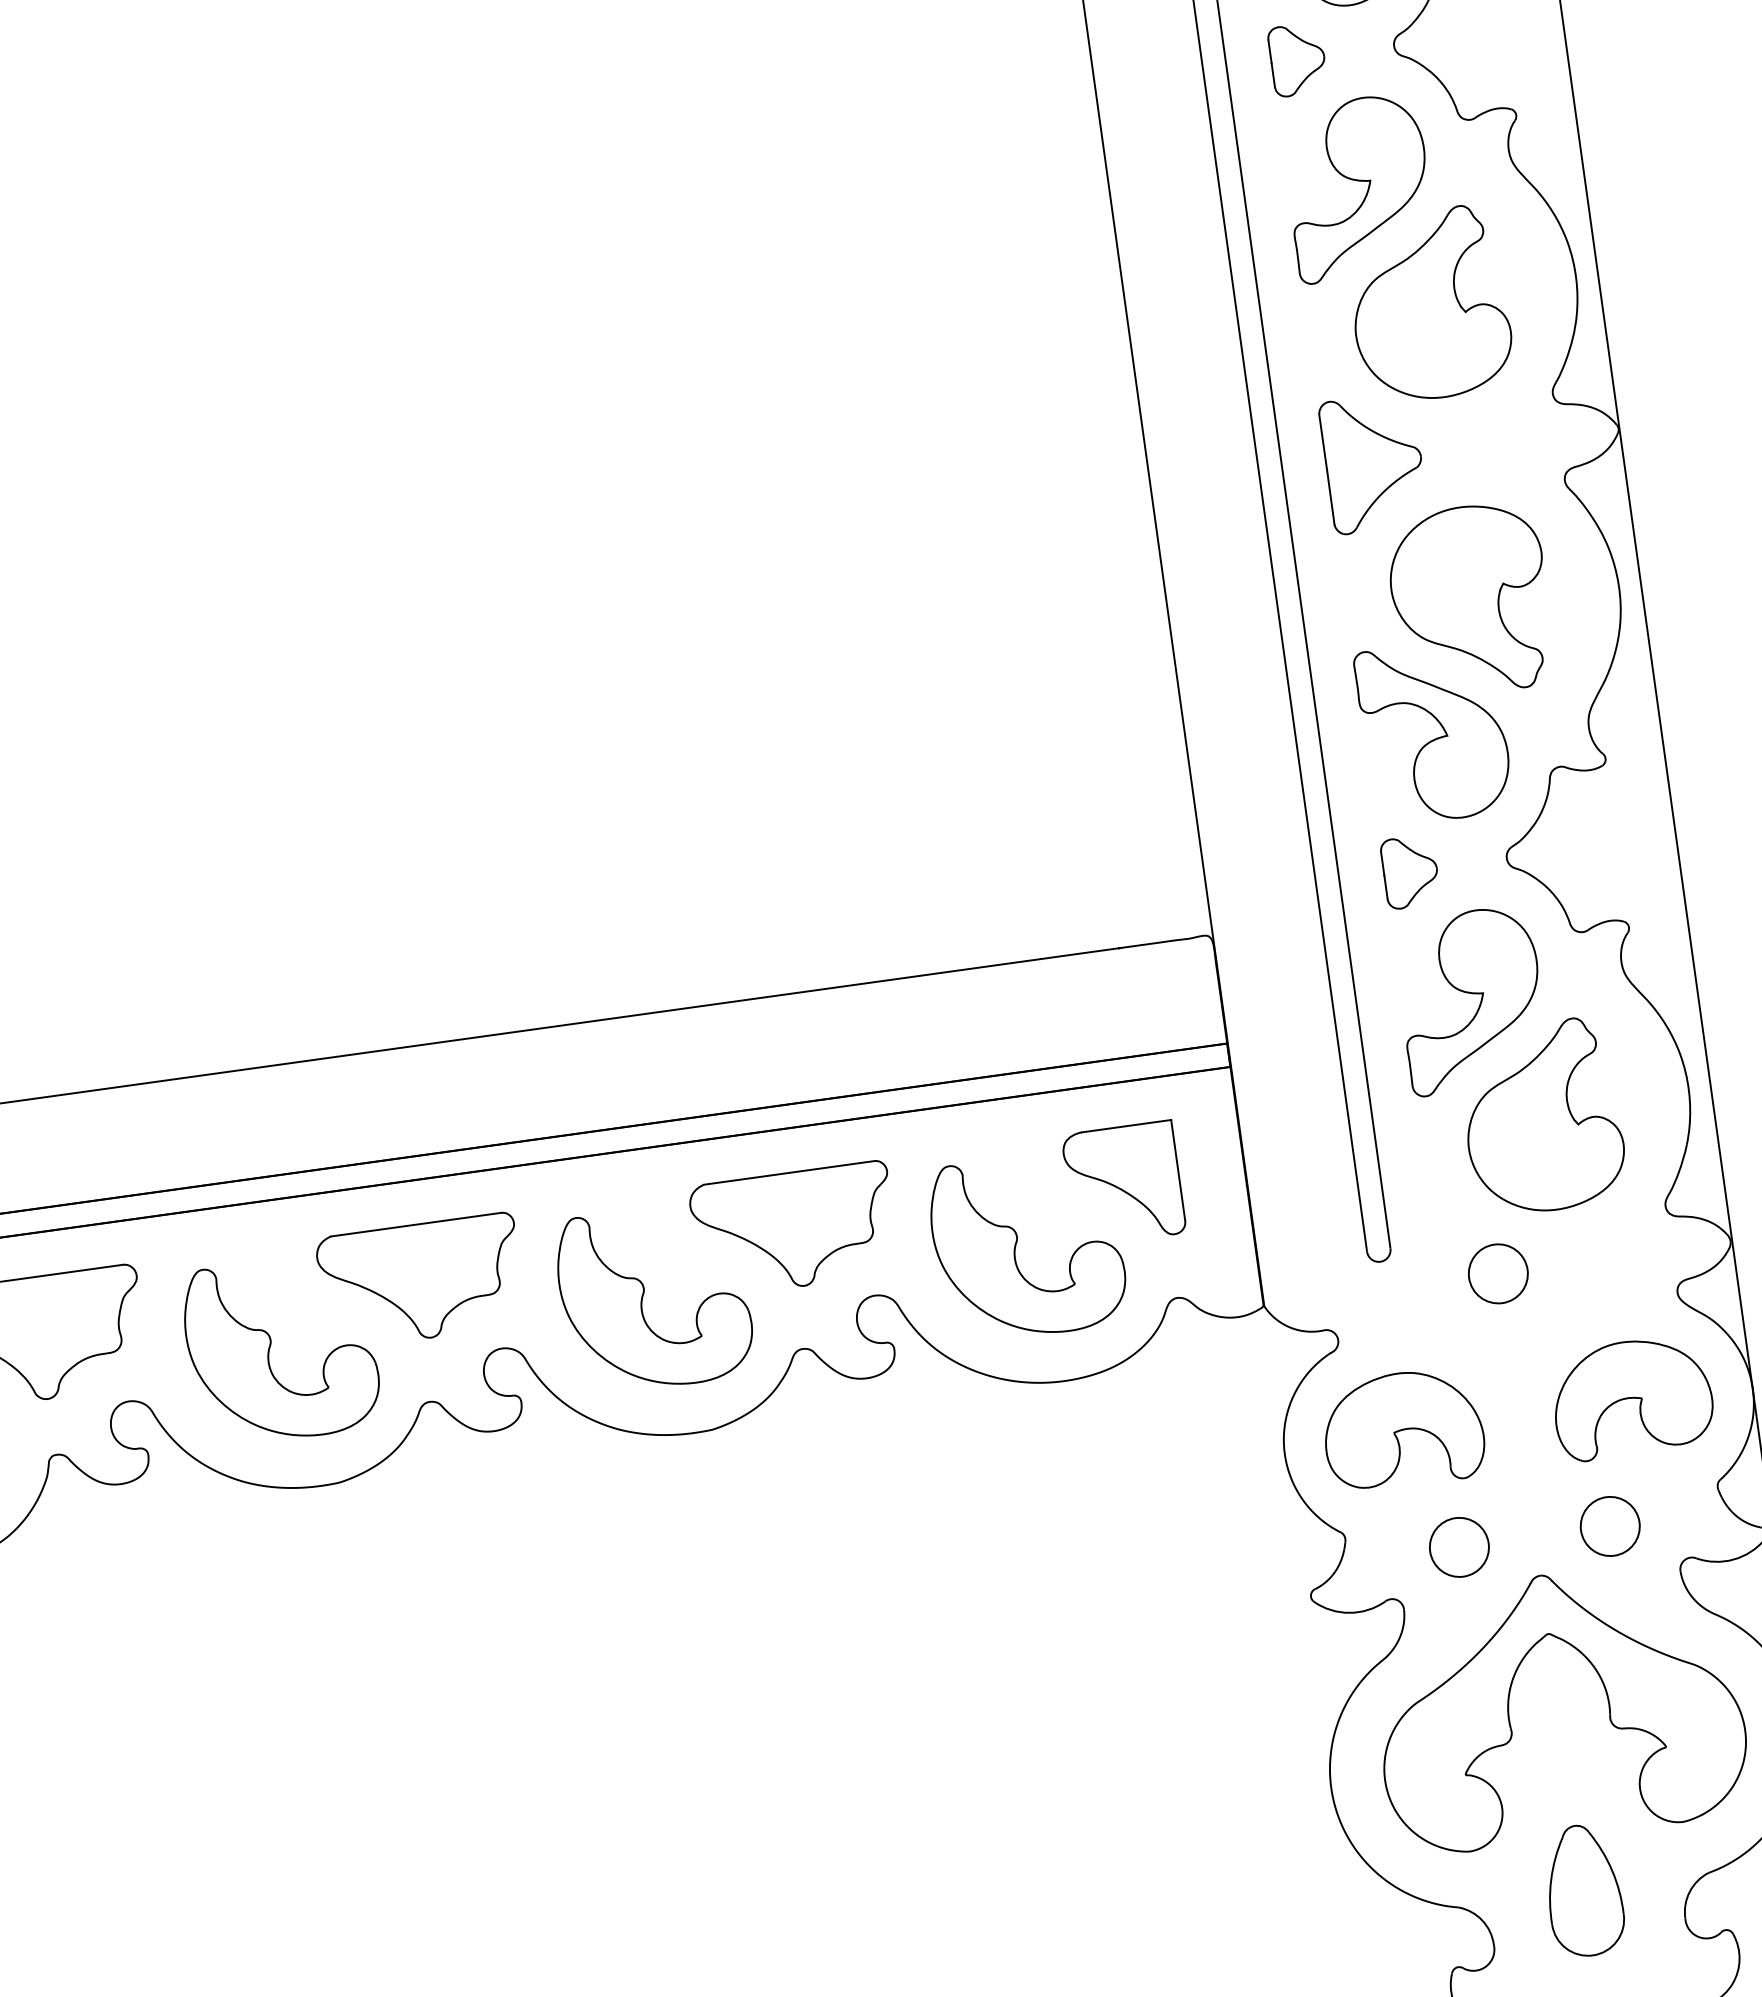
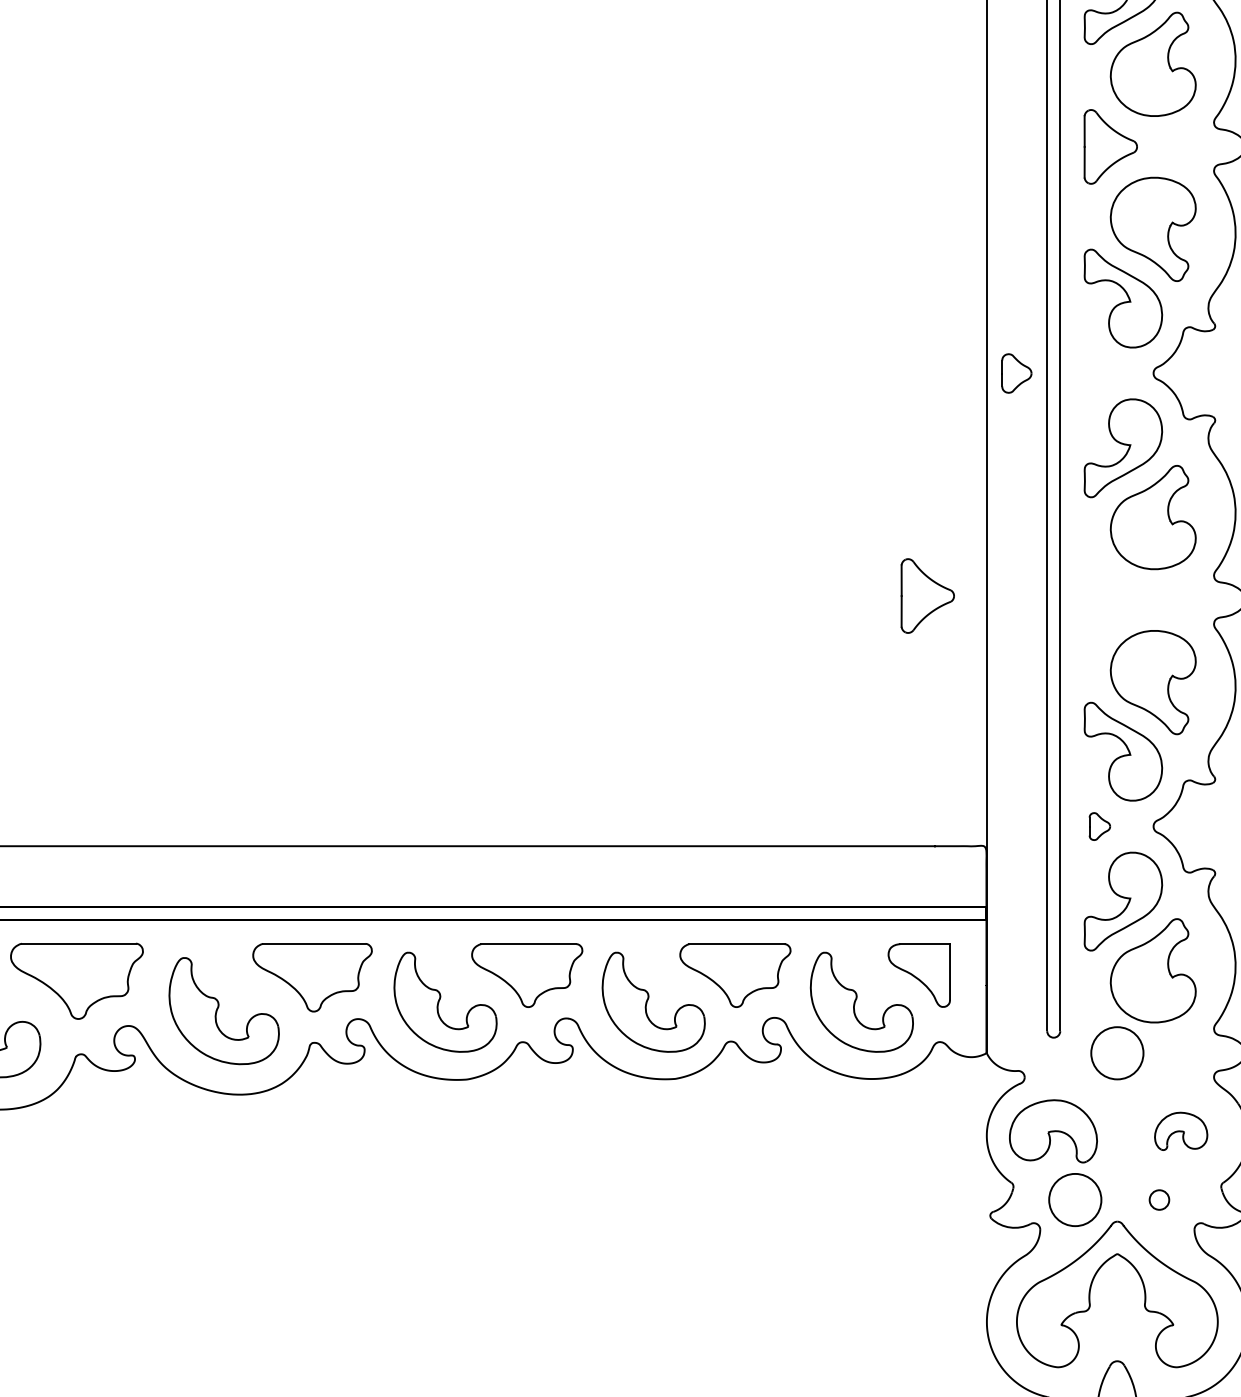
part: (1297, 59) -> (1016, 373), moved
part: (1373, 462) -> (927, 595), moved
part: (1409, 871) -> (1099, 826), size x0.7
circle: (1498, 1272) -> (1117, 1052), size x1.6
part: (1630, 1398) -> (1180, 1131), size x0.6
circle: (1610, 1525) -> (1159, 1199), size x0.6
circle: (1457, 1546) -> (1074, 1199), size x1.6

